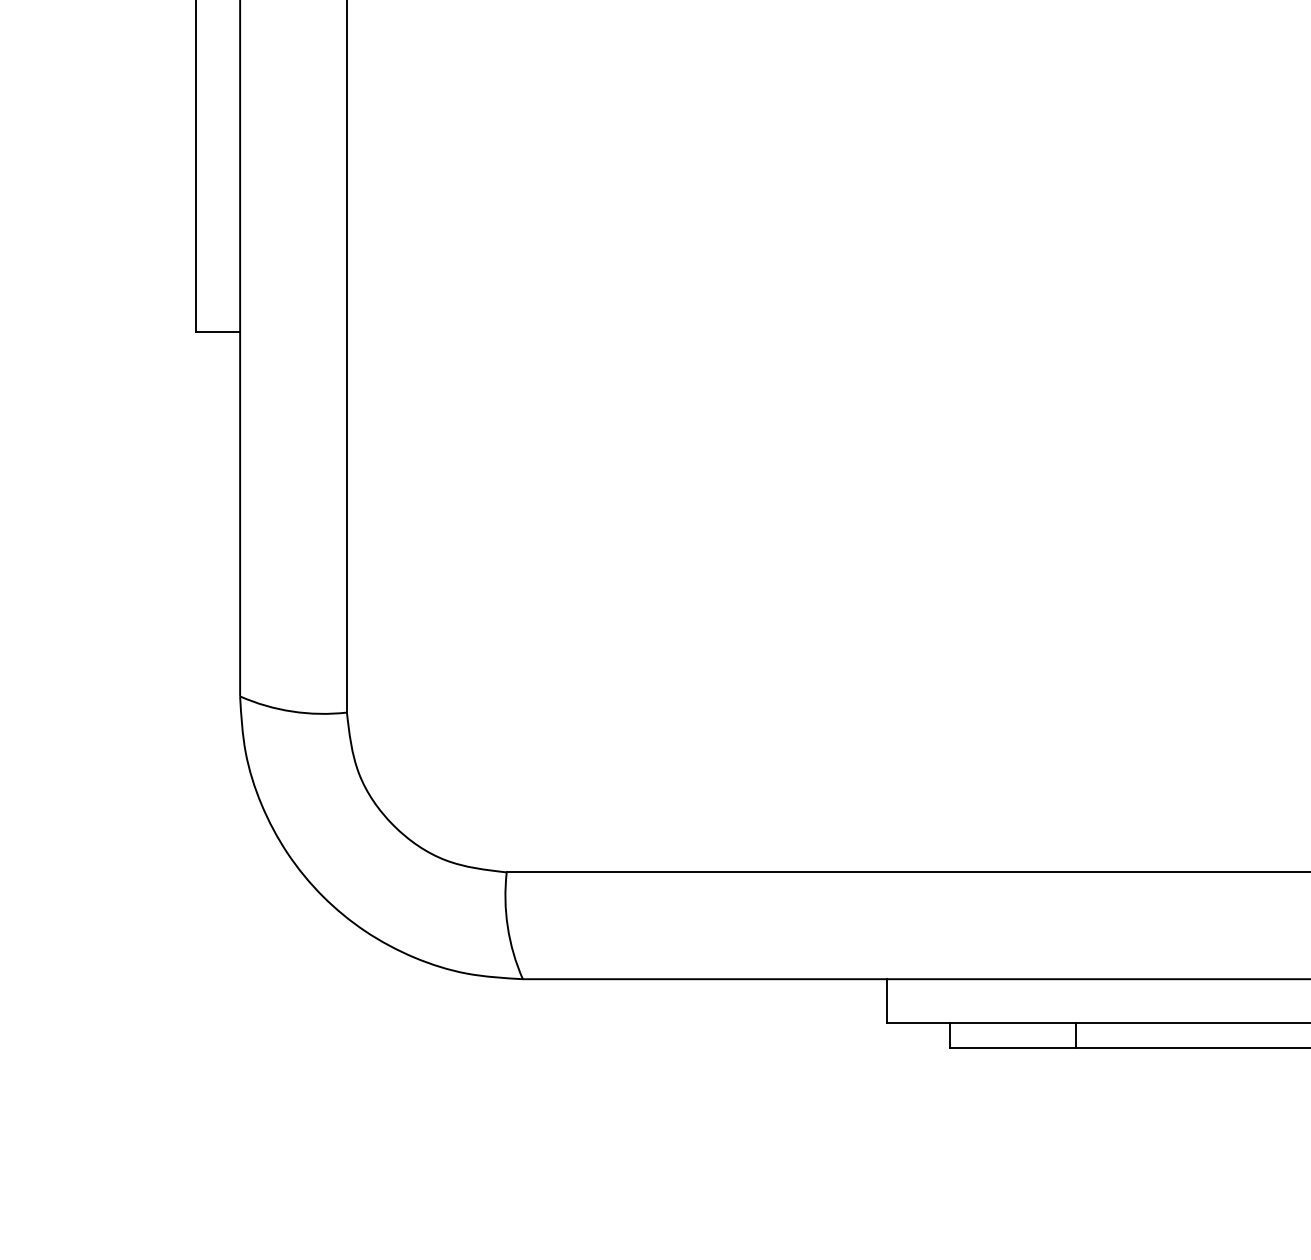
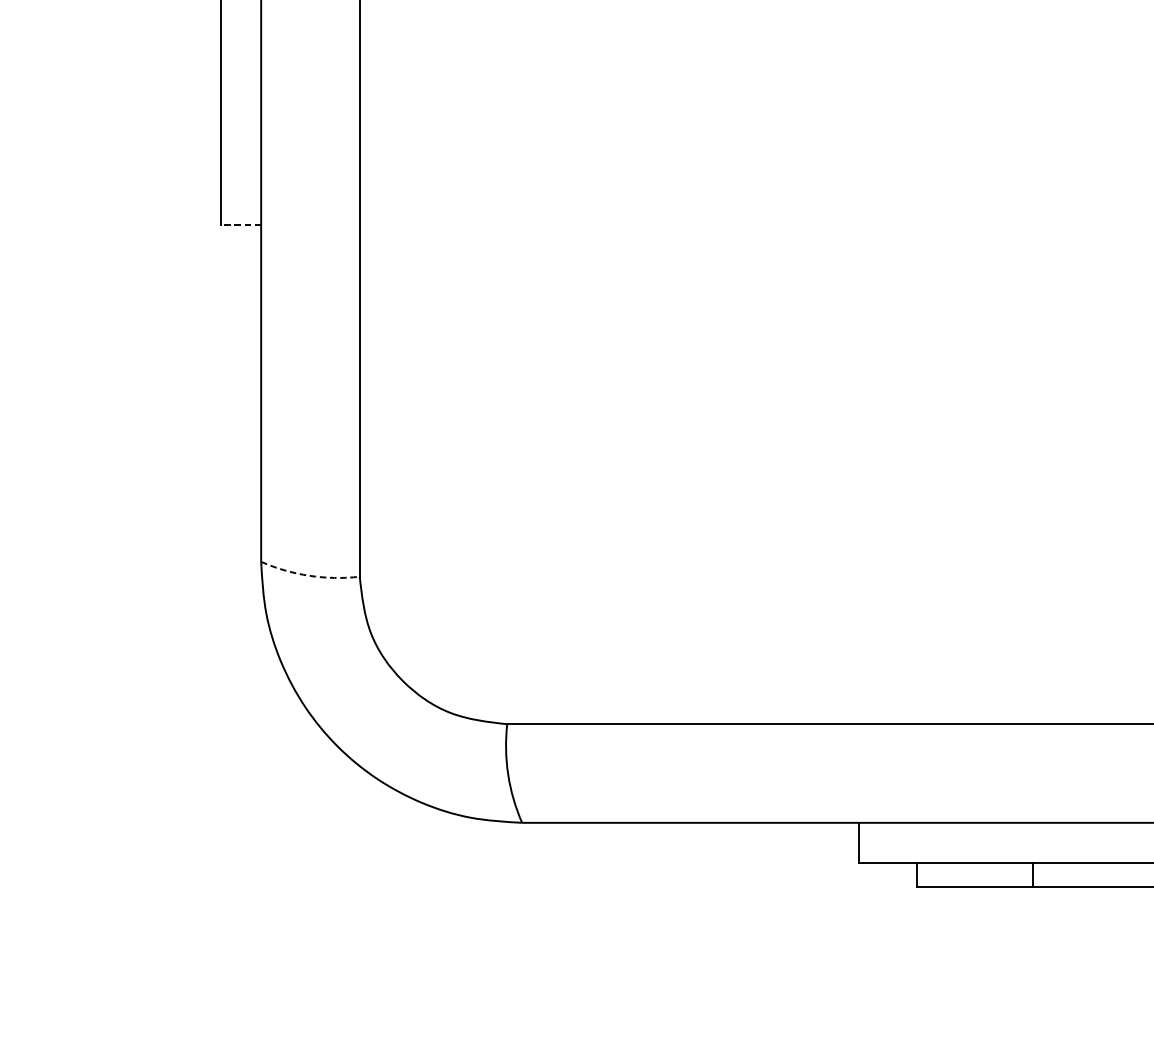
line: (218, 331) -> (241, 225), solid -> dashed
arc: (292, 711) -> (309, 575), solid -> dashed

